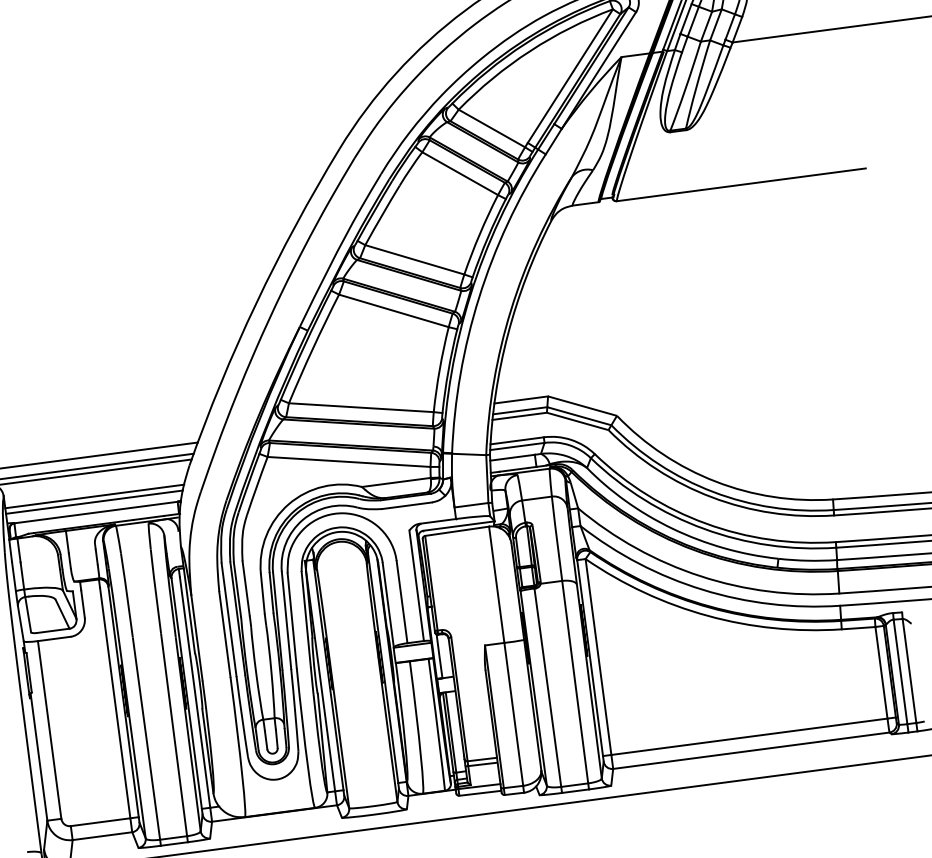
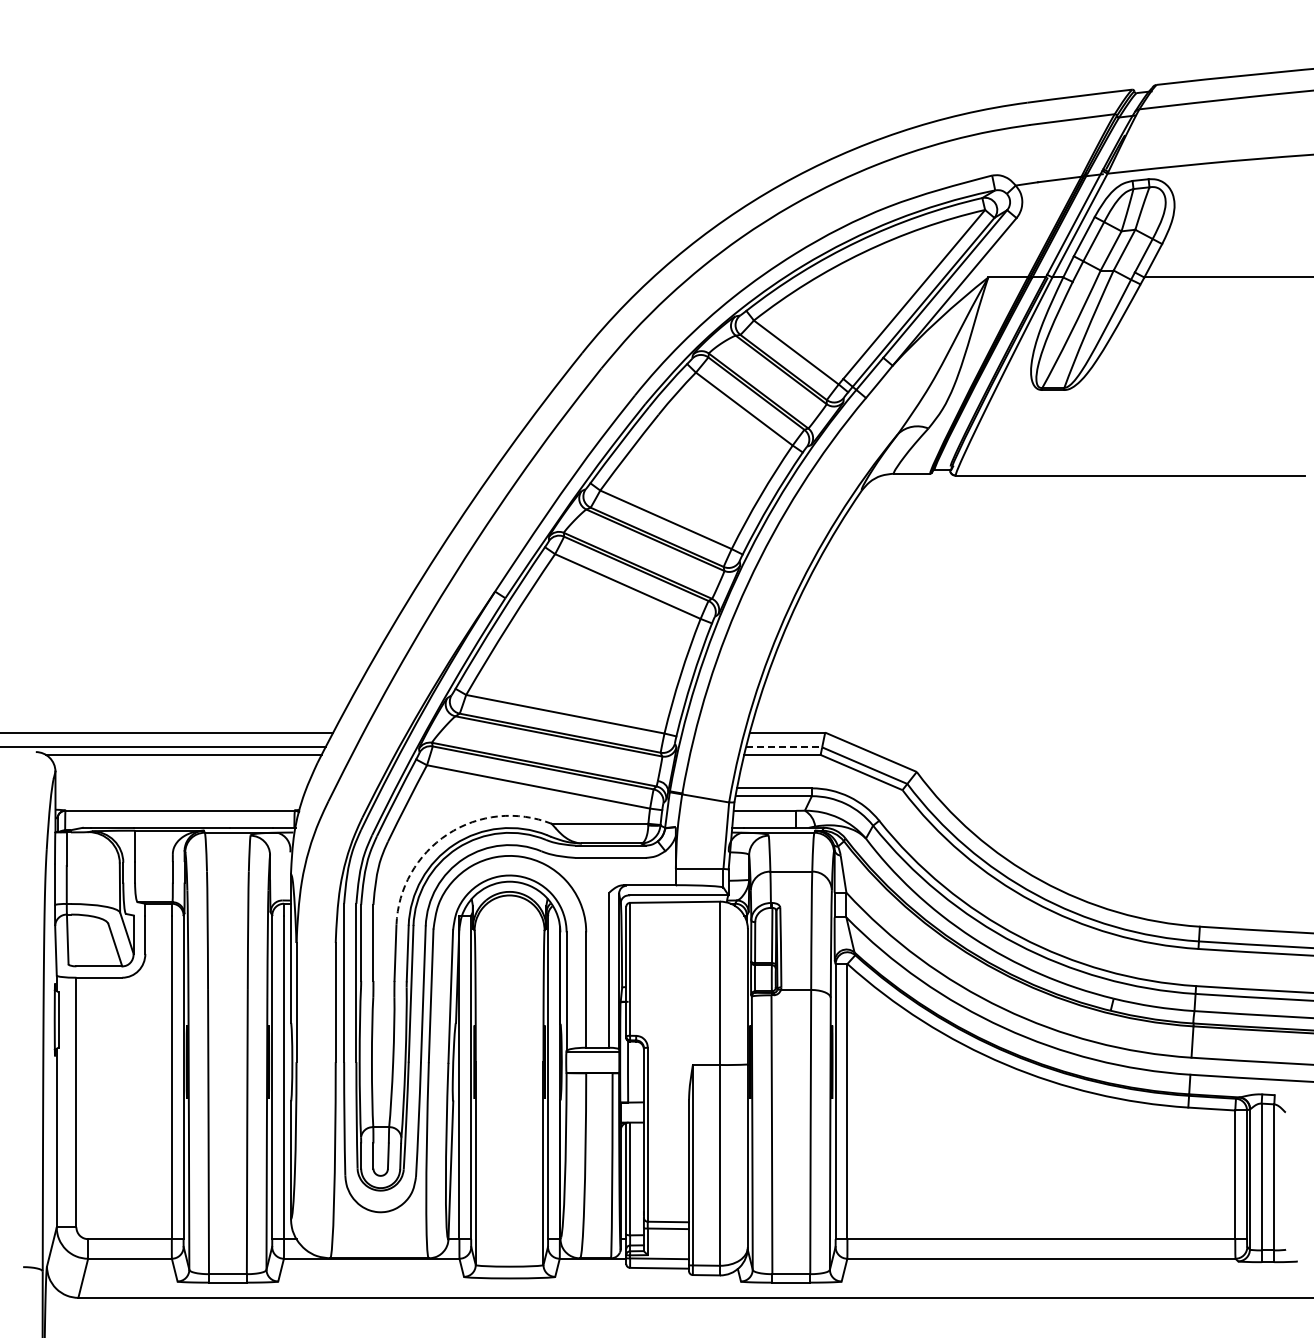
line: (520, 410) -> (784, 747), solid -> dashed
line: (94, 496) -> (180, 788), removed
line: (94, 502) -> (179, 796), removed
arc: (288, 504) -> (447, 834), solid -> dashed

